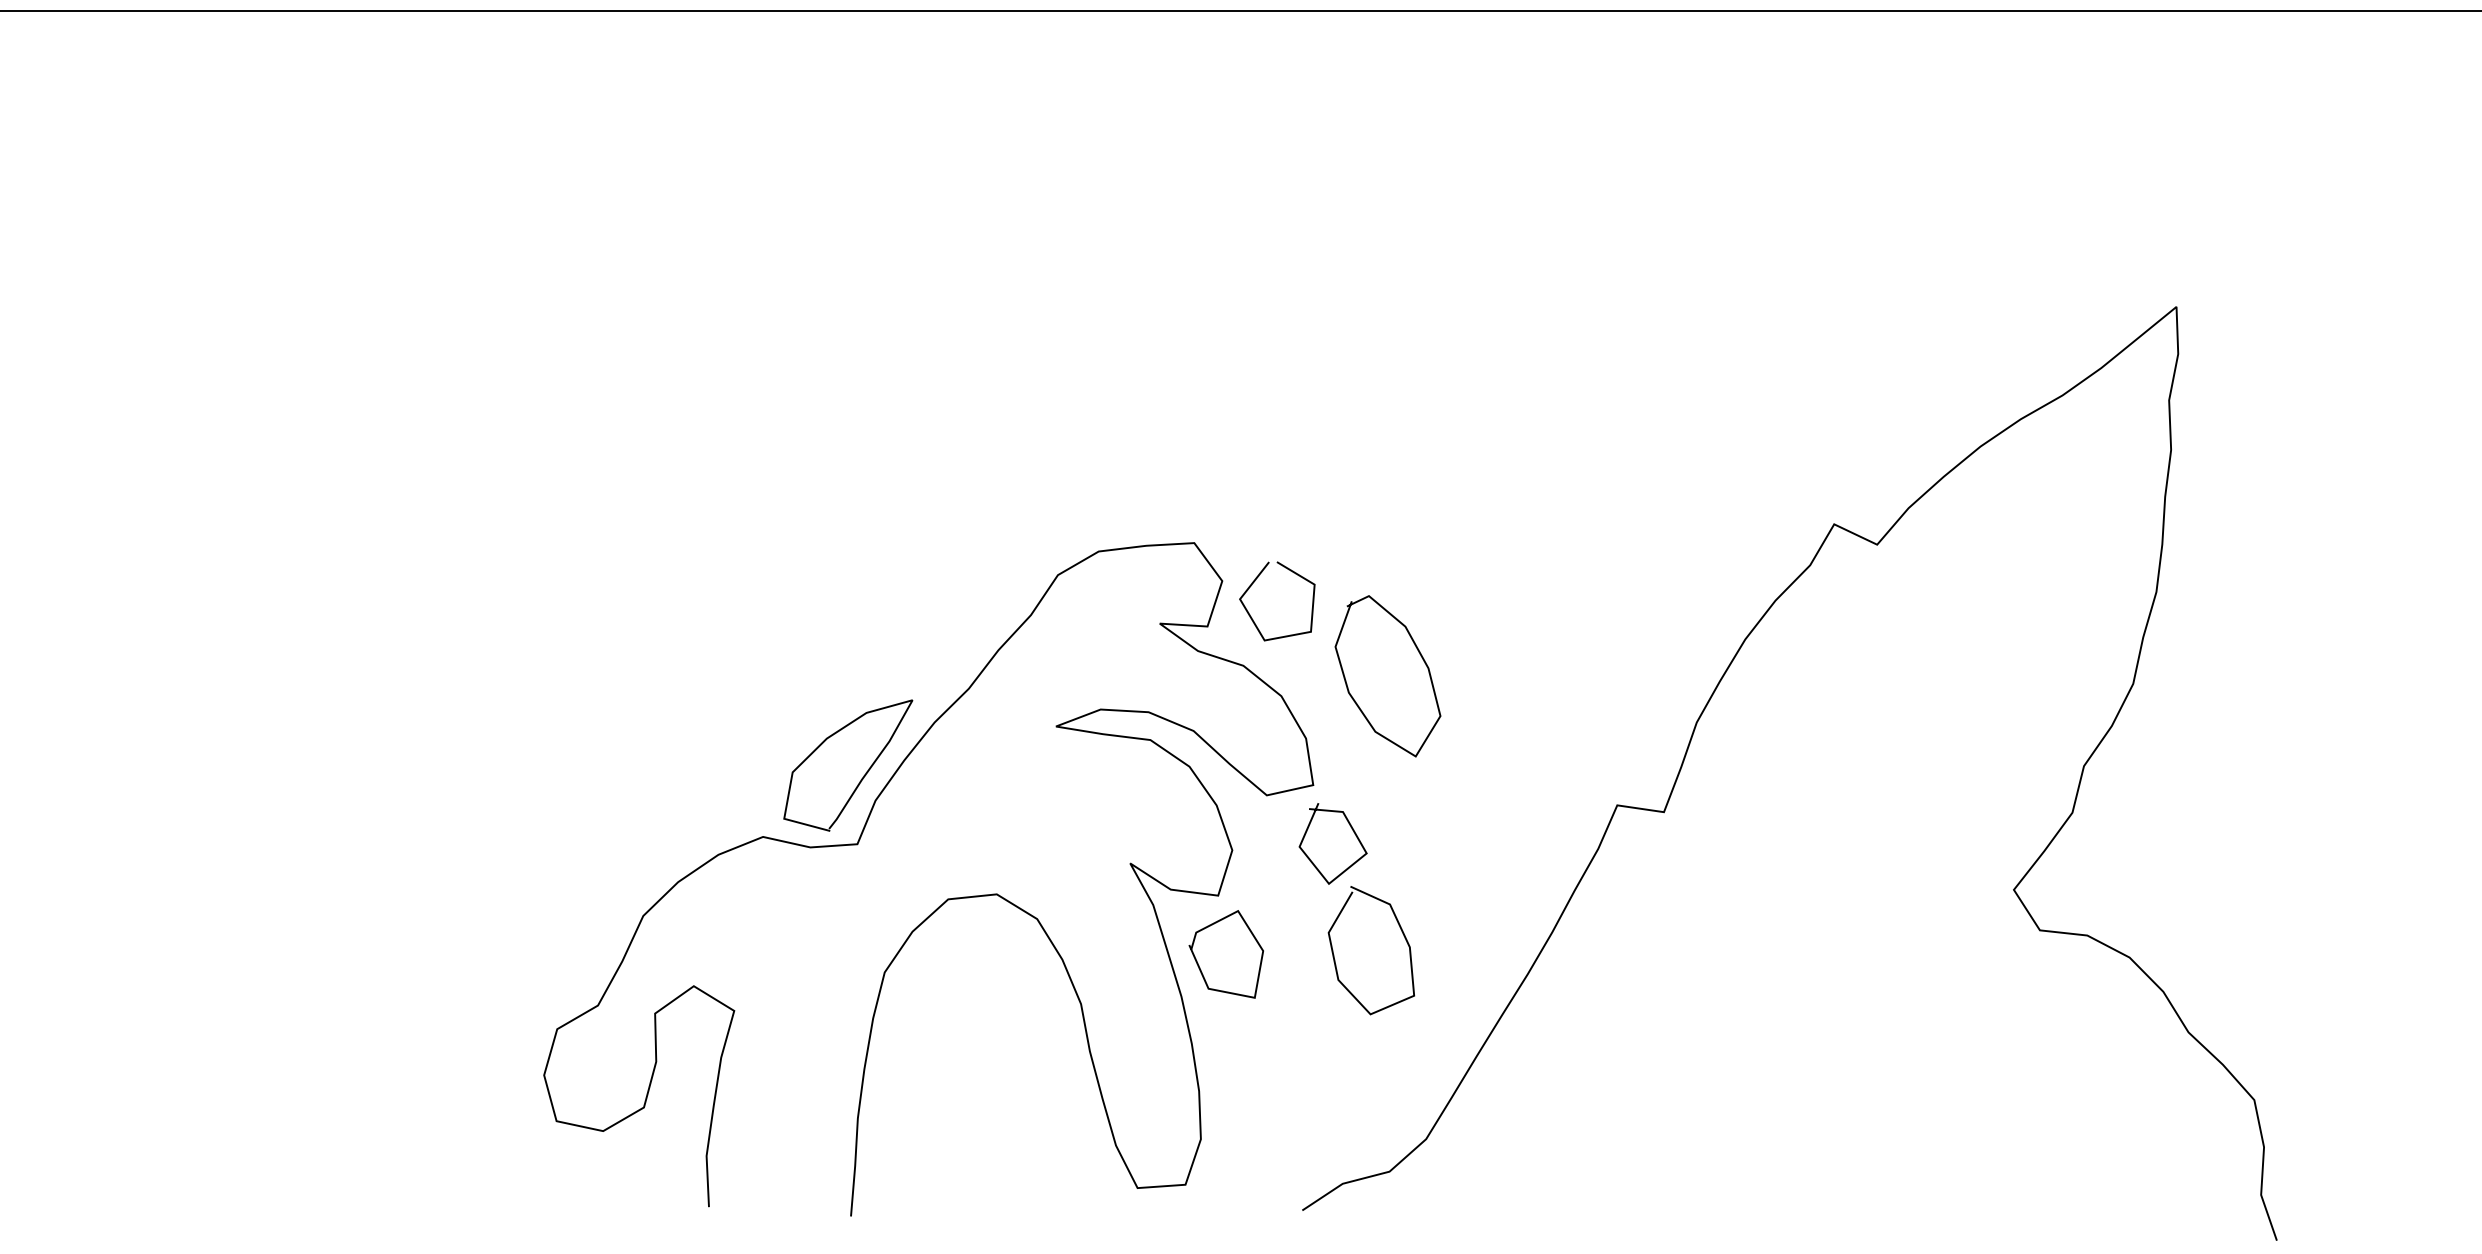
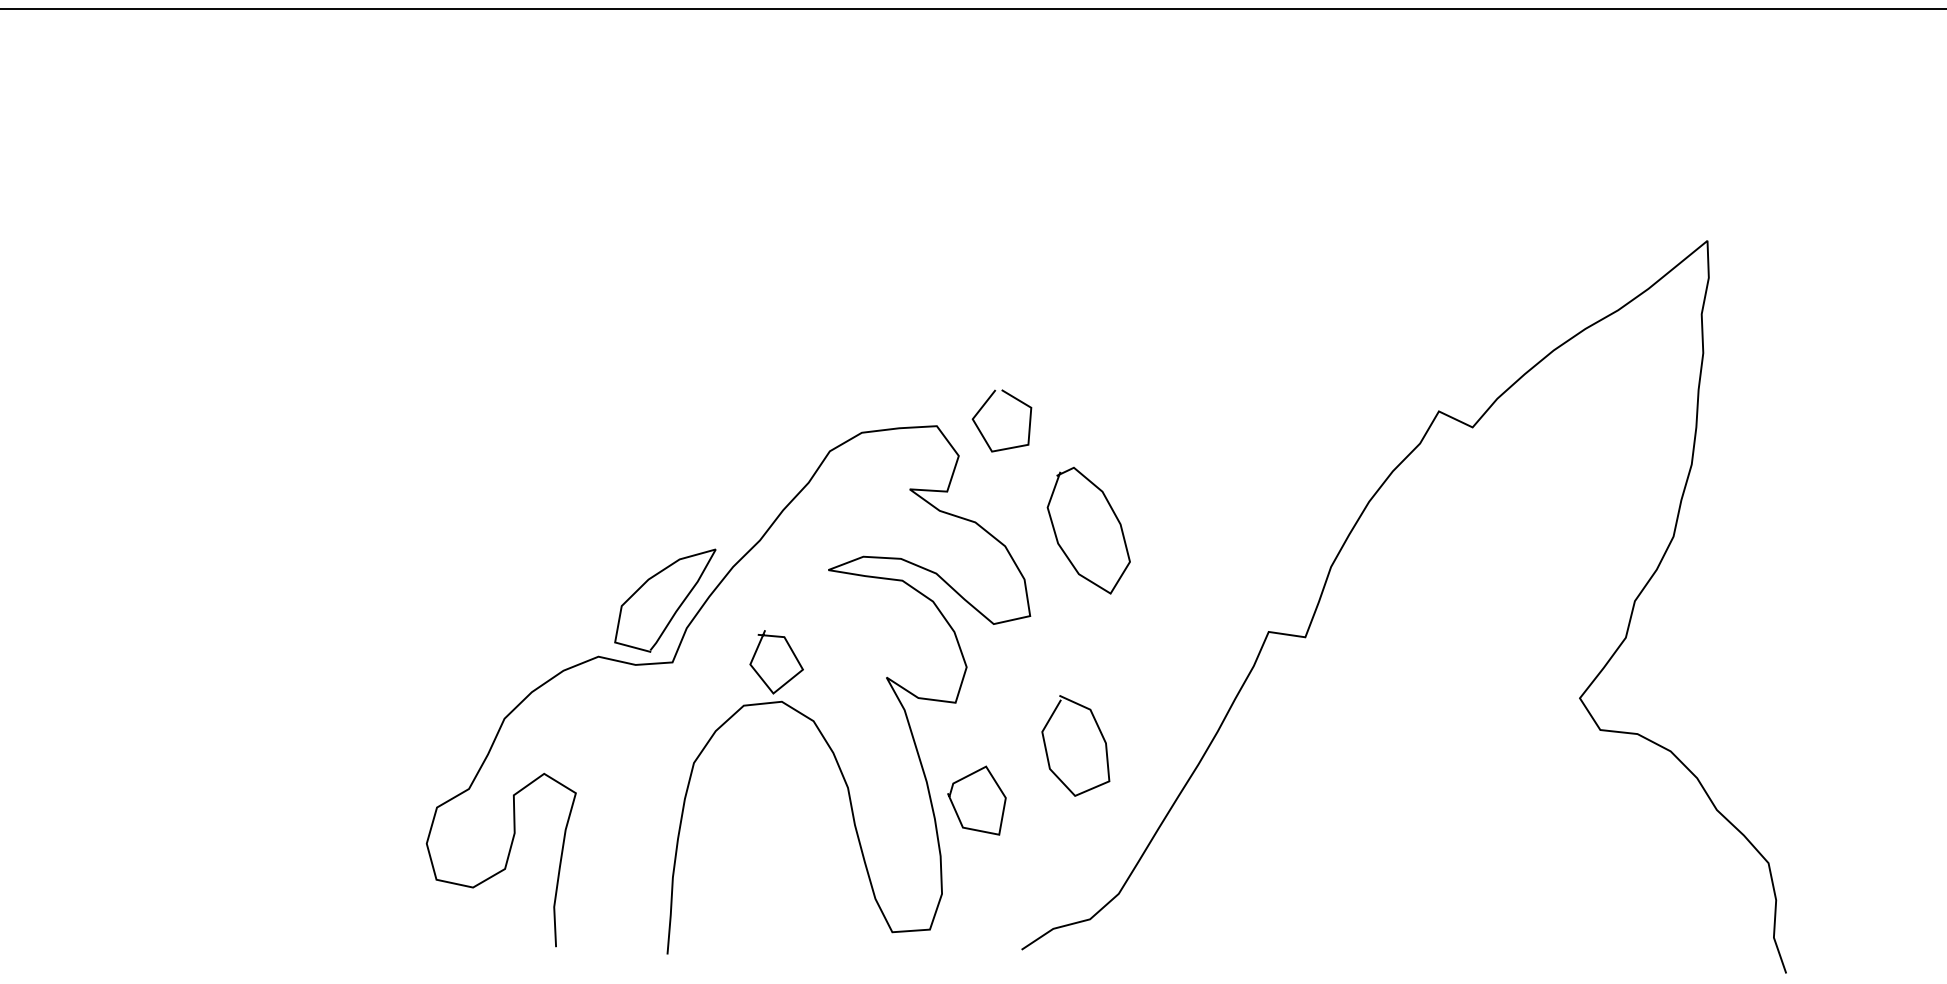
curve: (1252, 585) -> (982, 408), moved
curve: (1351, 829) -> (791, 650), moved
curve: (1200, 967) -> (956, 810), moved

